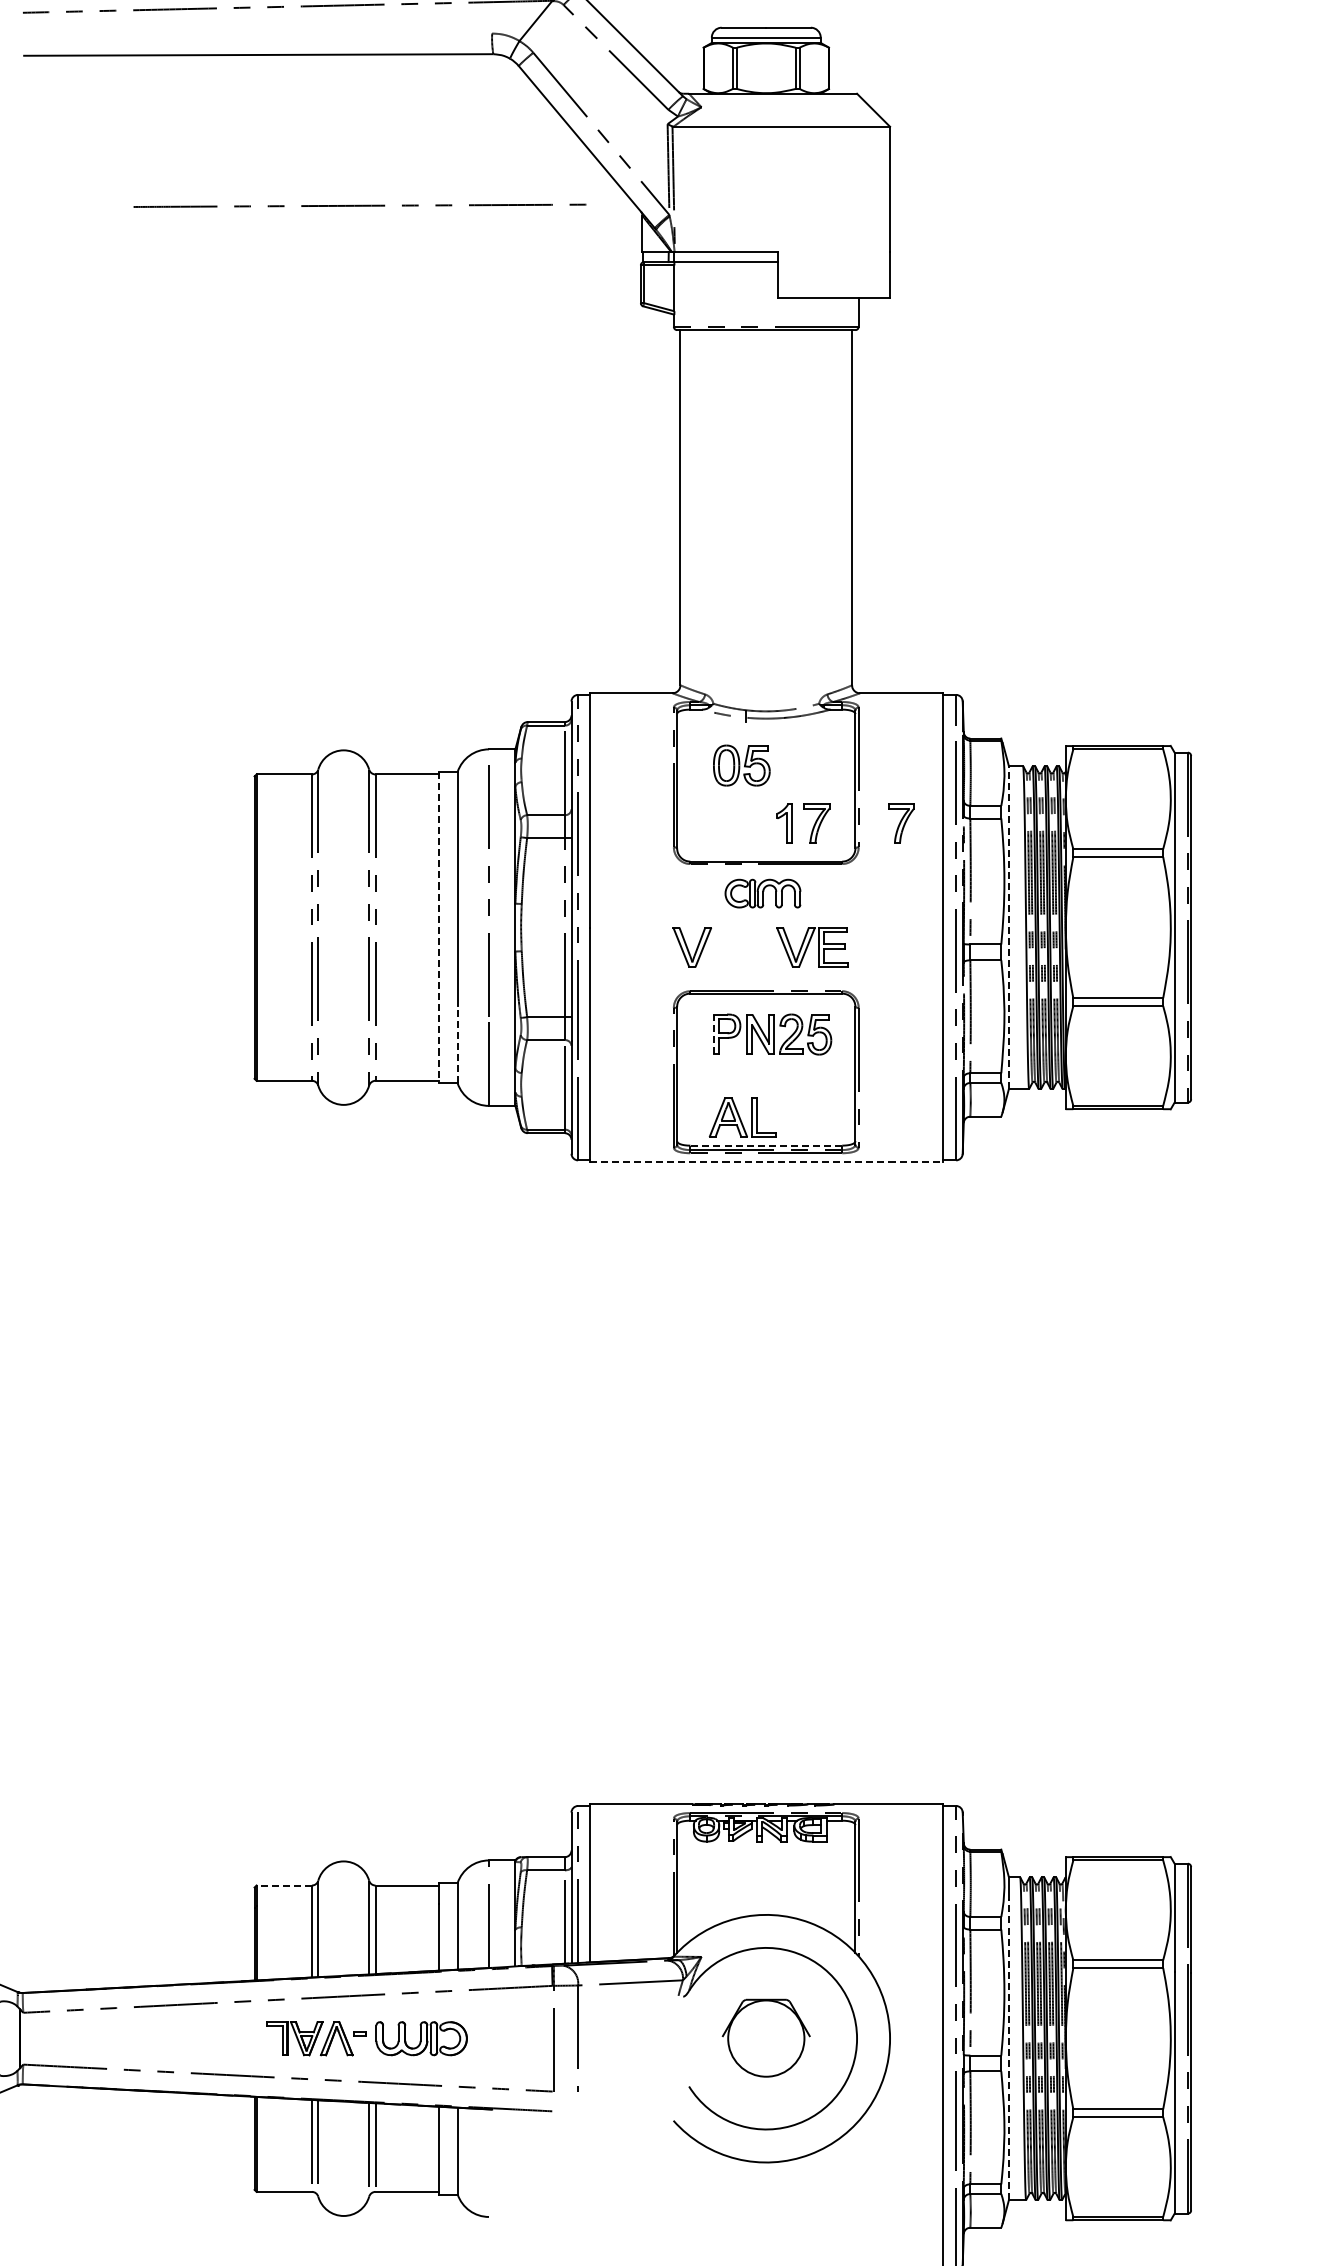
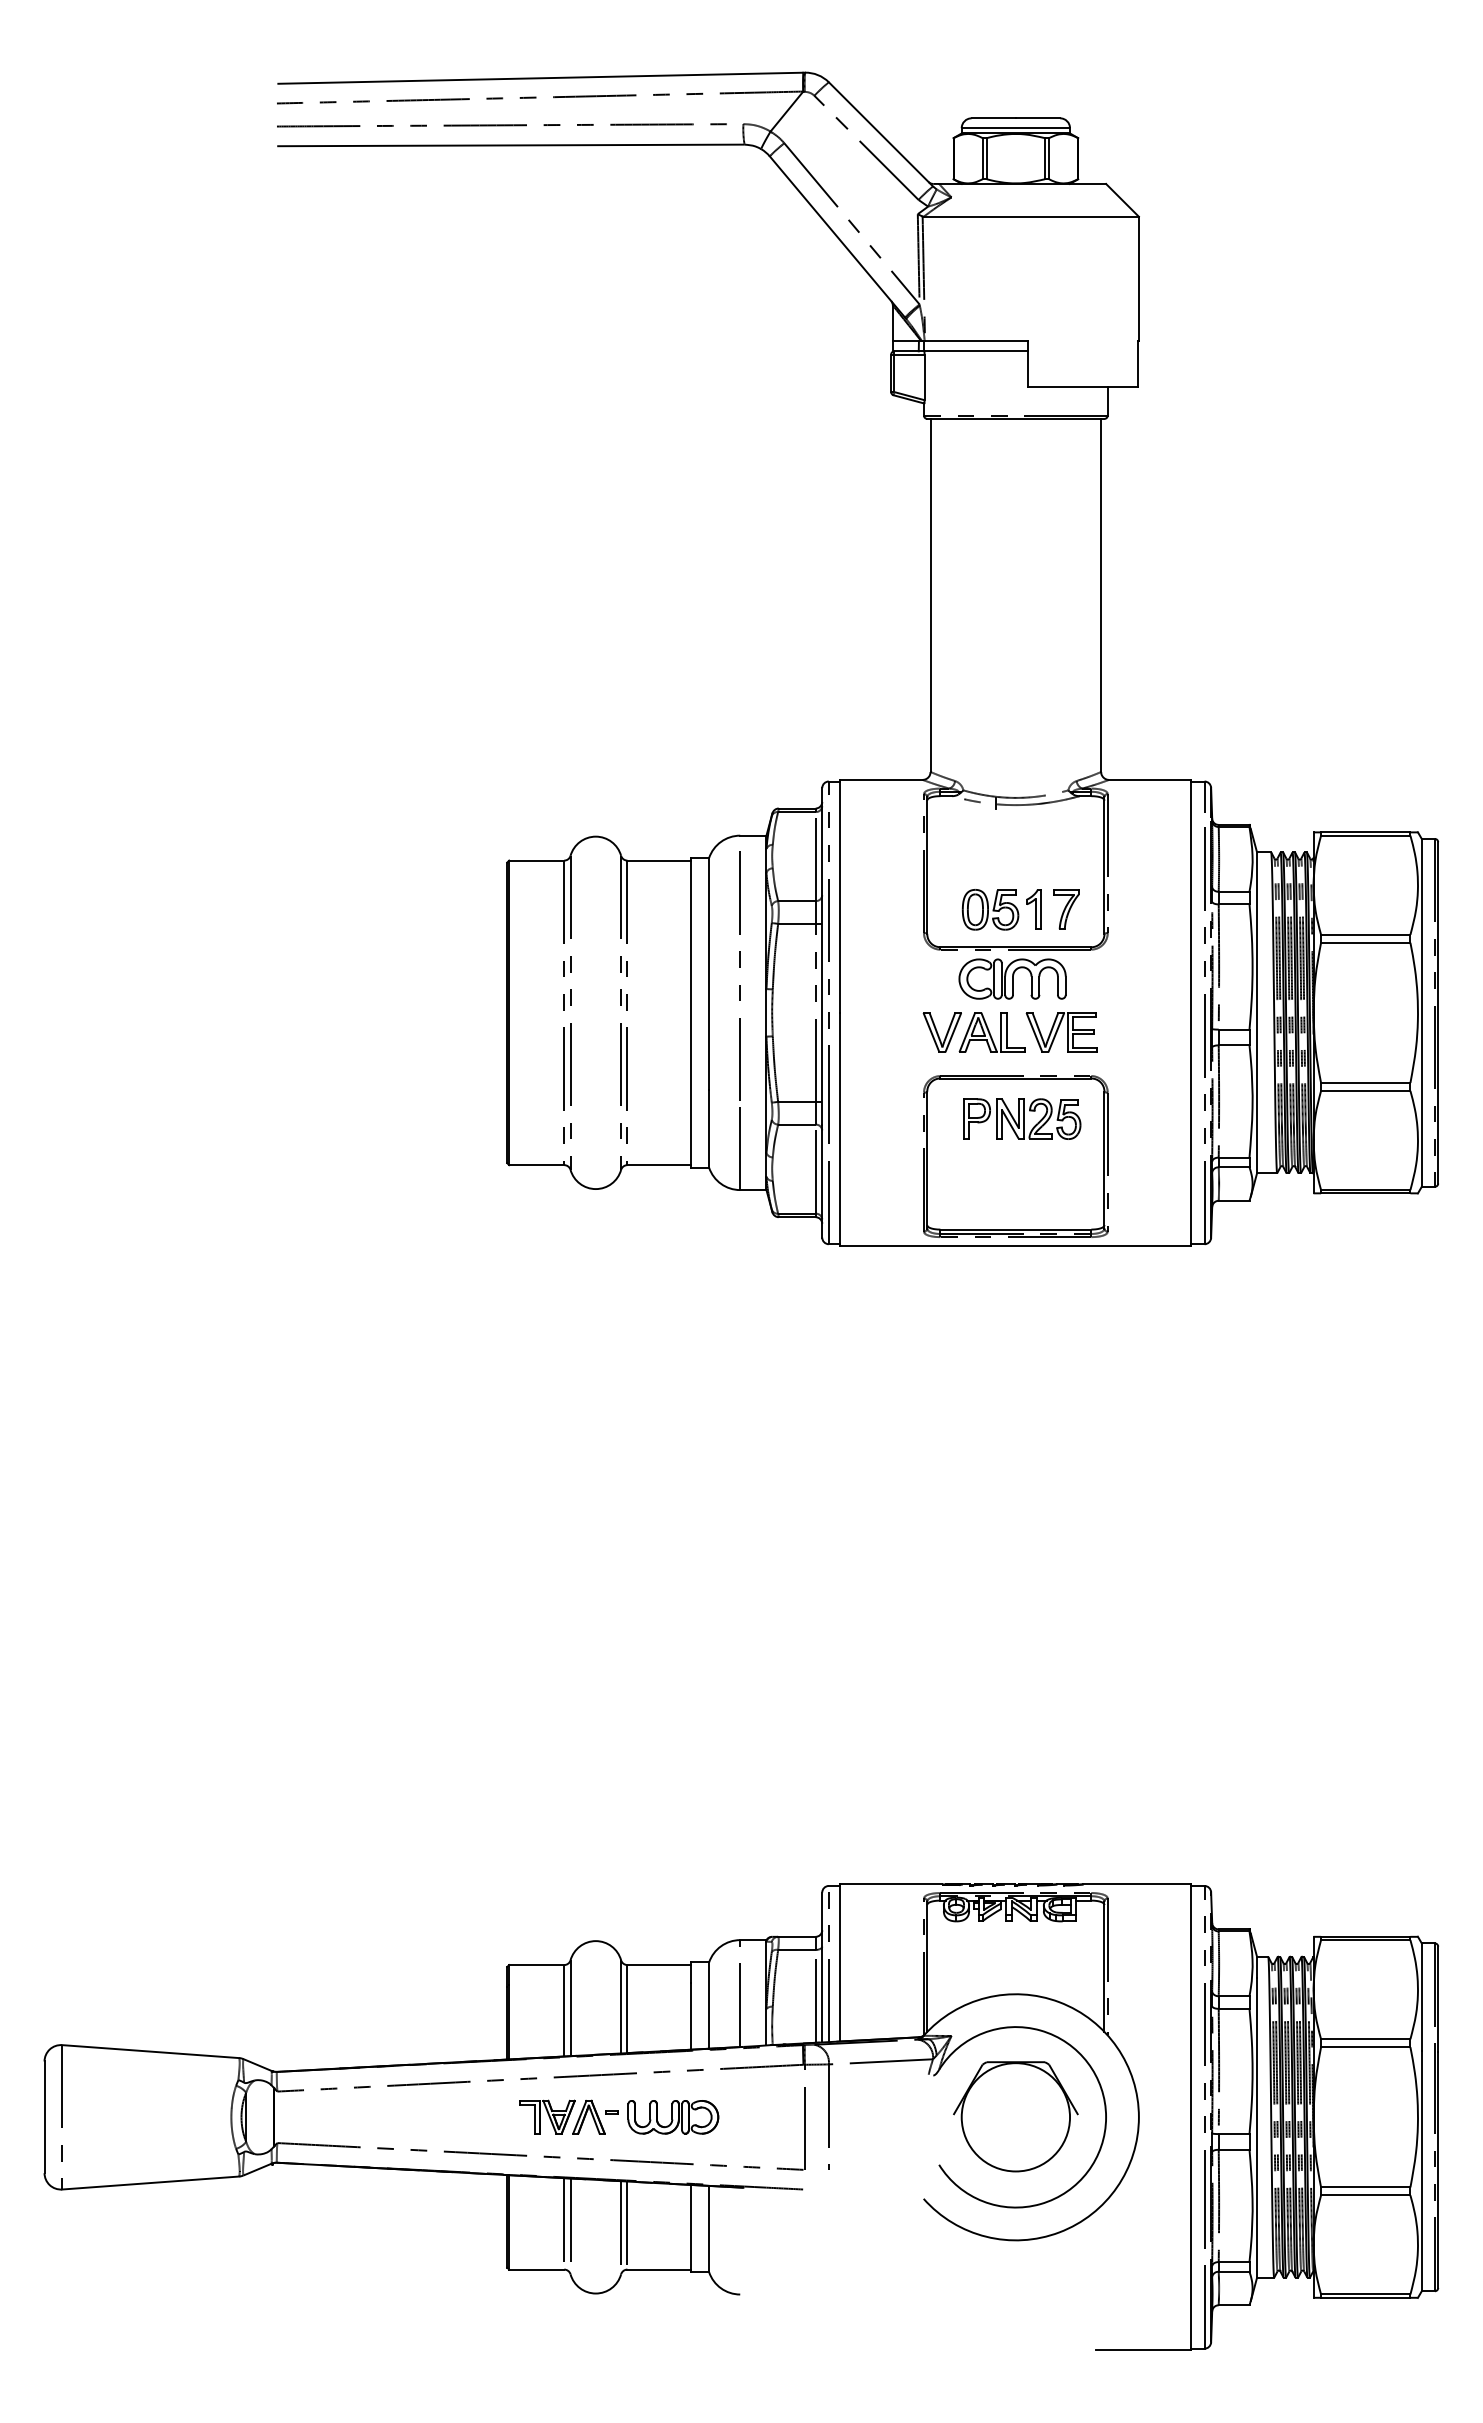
curve: (359, 205) -> (501, 125), moved
part: (741, 765) -> (990, 909), moved
part: (901, 823) -> (1150, 909), removed
part: (762, 893) -> (1012, 978), size x1.43
line: (439, 927) -> (691, 1012), dashed -> solid
line: (1009, 927) -> (1257, 1012), dashed -> solid
line: (713, 1033) -> (963, 1118), dashed -> solid
line: (458, 1044) -> (709, 1129), dashed -> solid
part: (741, 1117) -> (991, 1032), moved
line: (765, 1145) -> (1015, 1229), dashed -> solid
line: (765, 1161) -> (1015, 1245), dashed -> solid
line: (284, 1885) -> (536, 1965), dashed -> solid
part: (765, 2037) -> (1015, 2116), size x1.43
line: (1009, 2049) -> (1257, 2128), dashed -> solid

